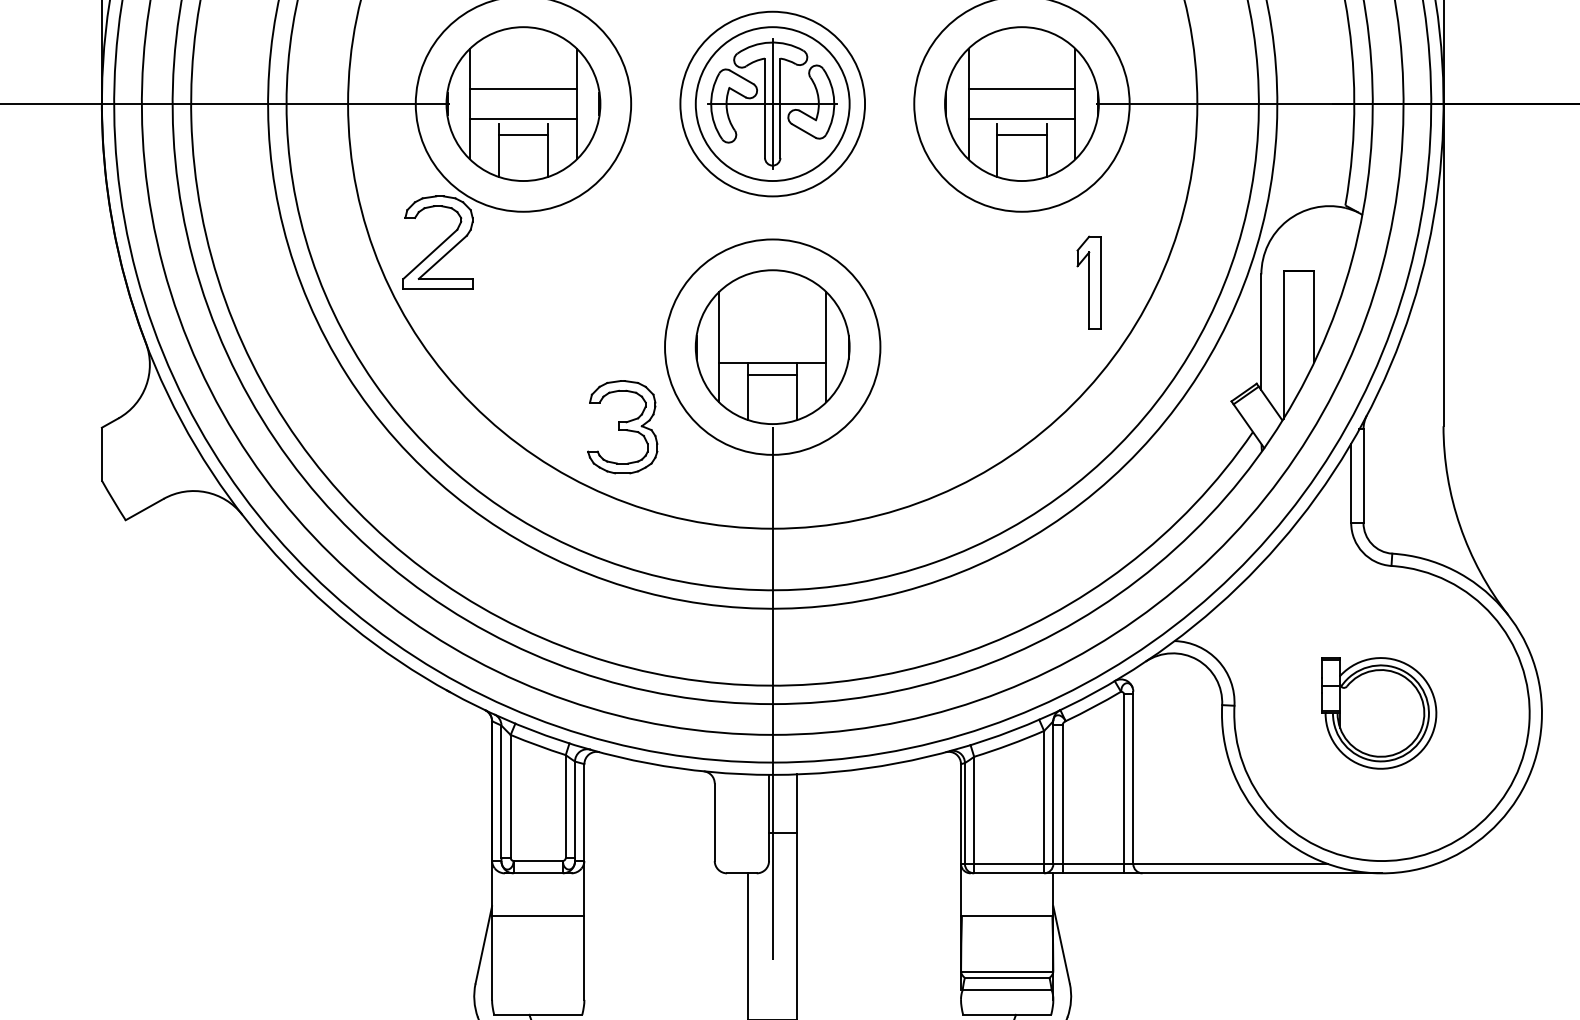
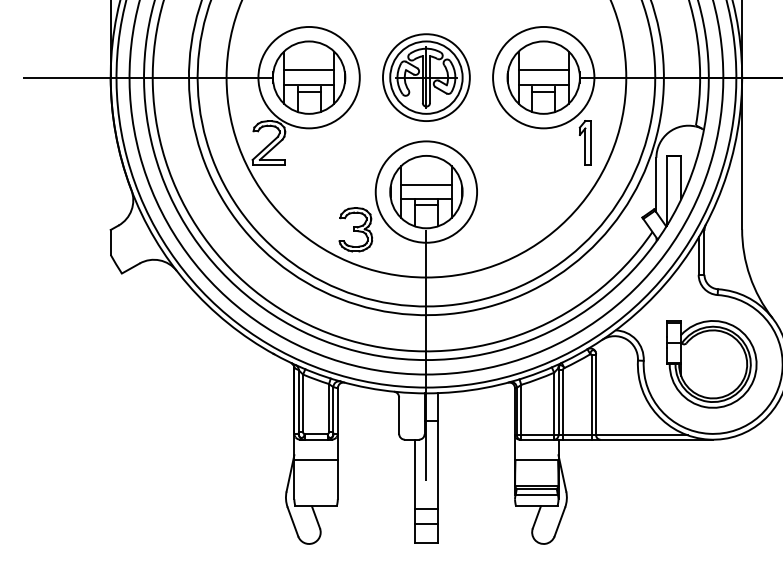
part: (1087, 282) -> (584, 142), moved
line: (772, 331) -> (426, 184), added
part: (1378, 713) -> (711, 364), size x1.67

